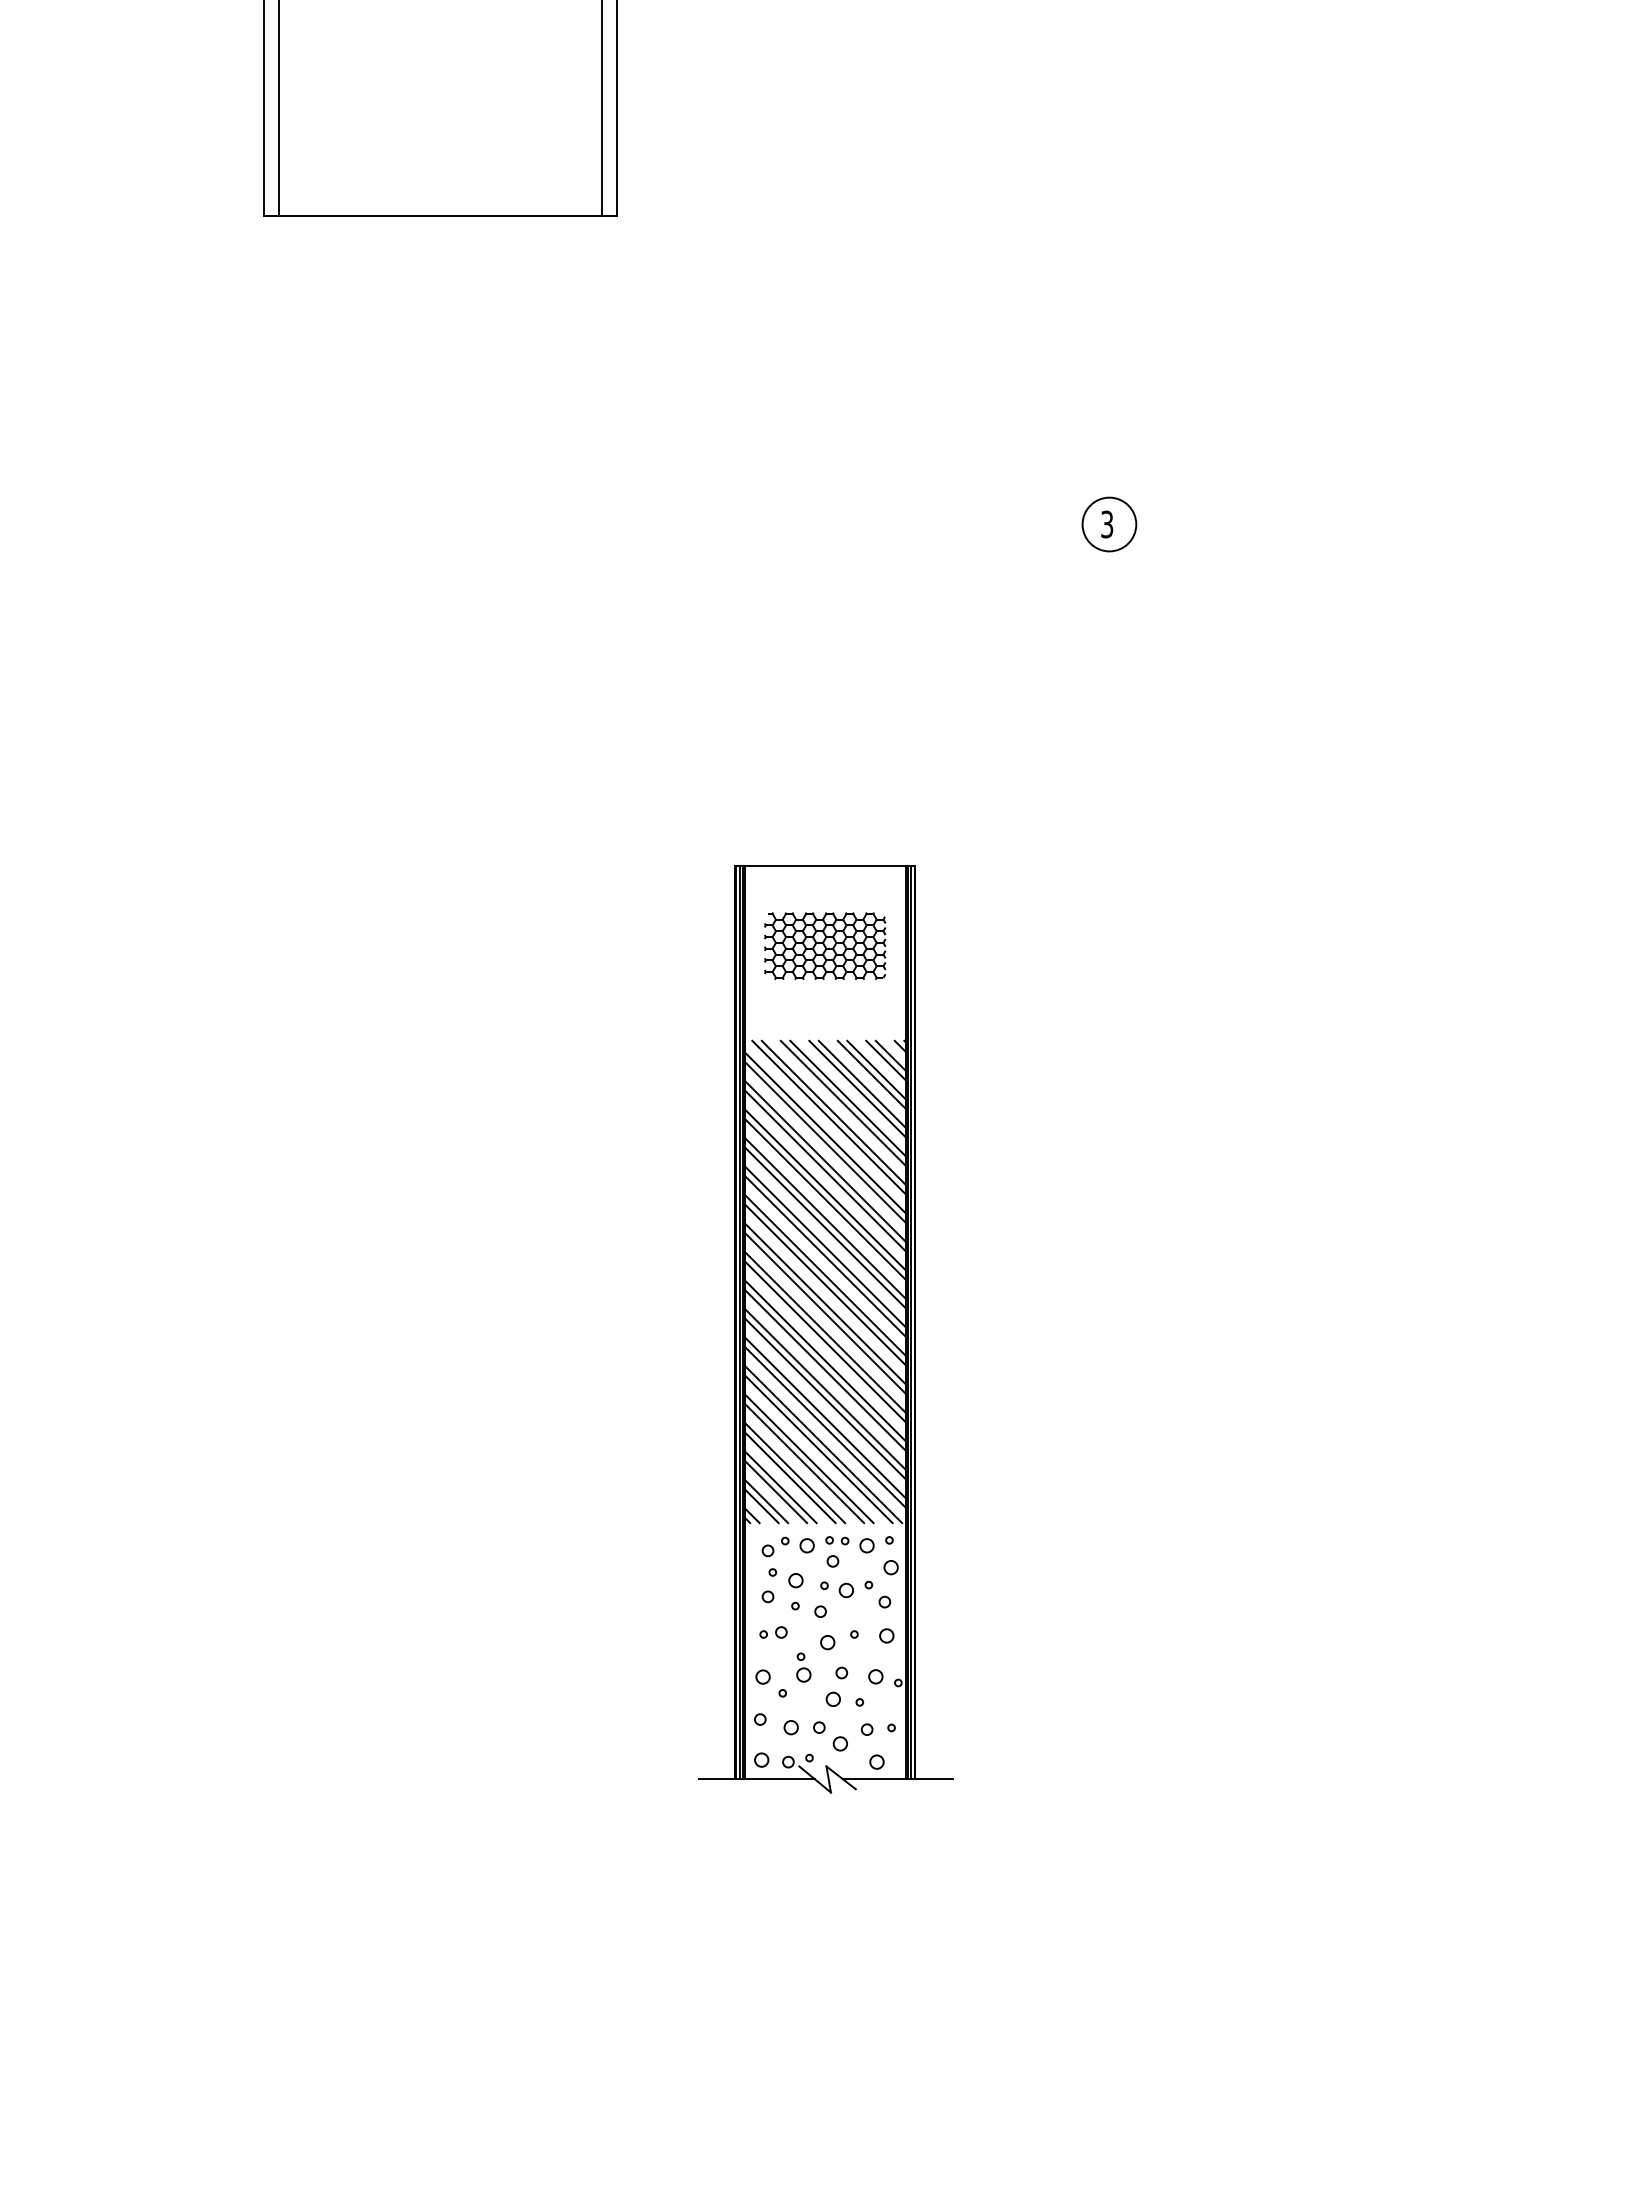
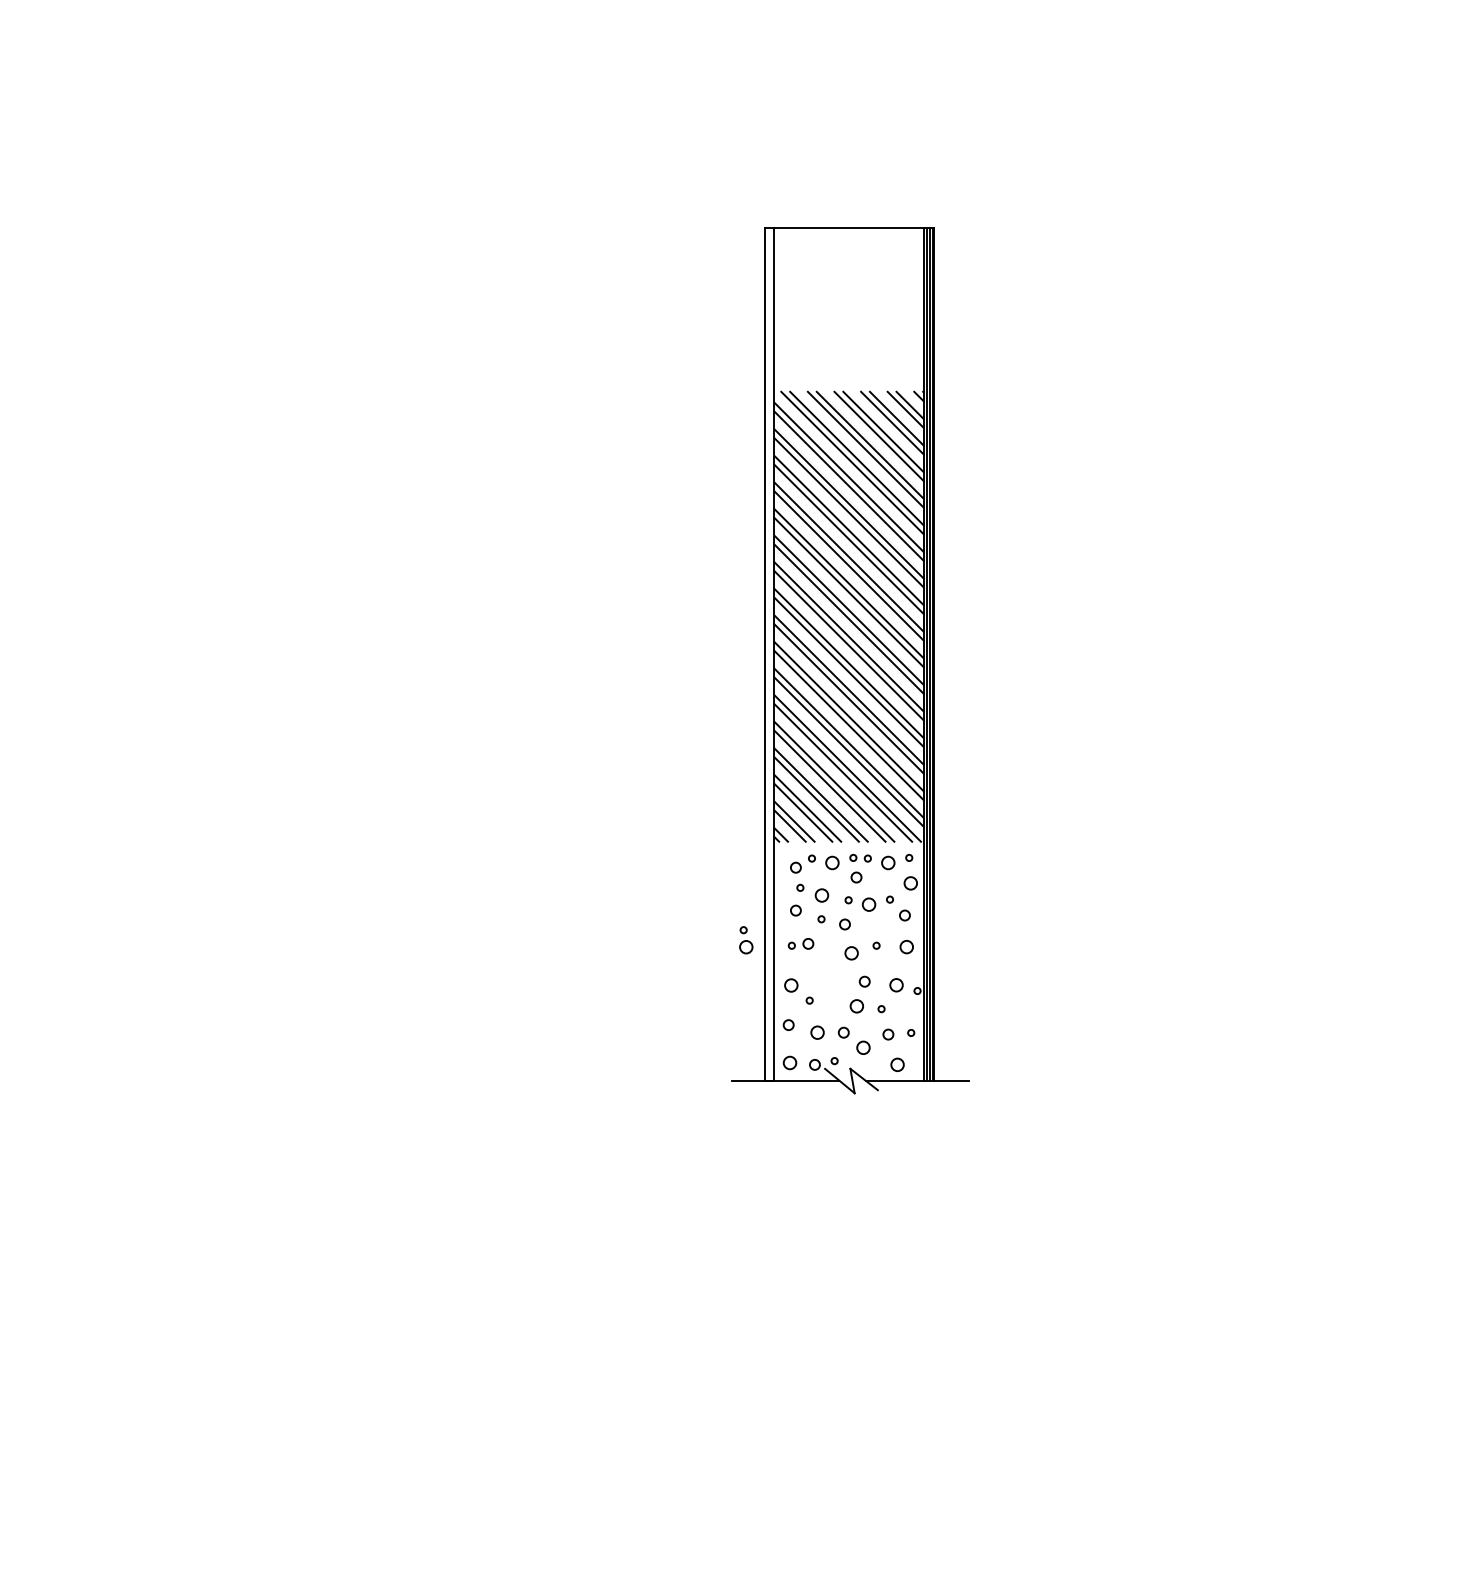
part: (825, 945) -> (849, 302), removed
hatch: (739, 1322) -> (769, 654), removed
part: (803, 1667) -> (745, 940), moved

